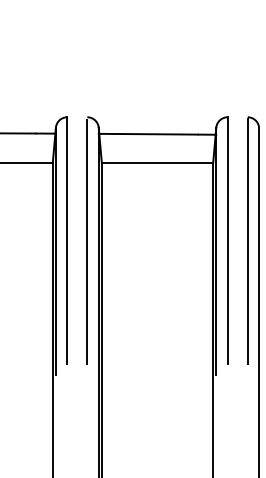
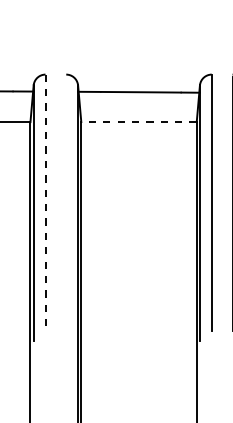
line: (157, 163) -> (139, 122), solid -> dashed
line: (67, 241) -> (45, 203), solid -> dashed
line: (87, 241) -> (66, 203), removed

